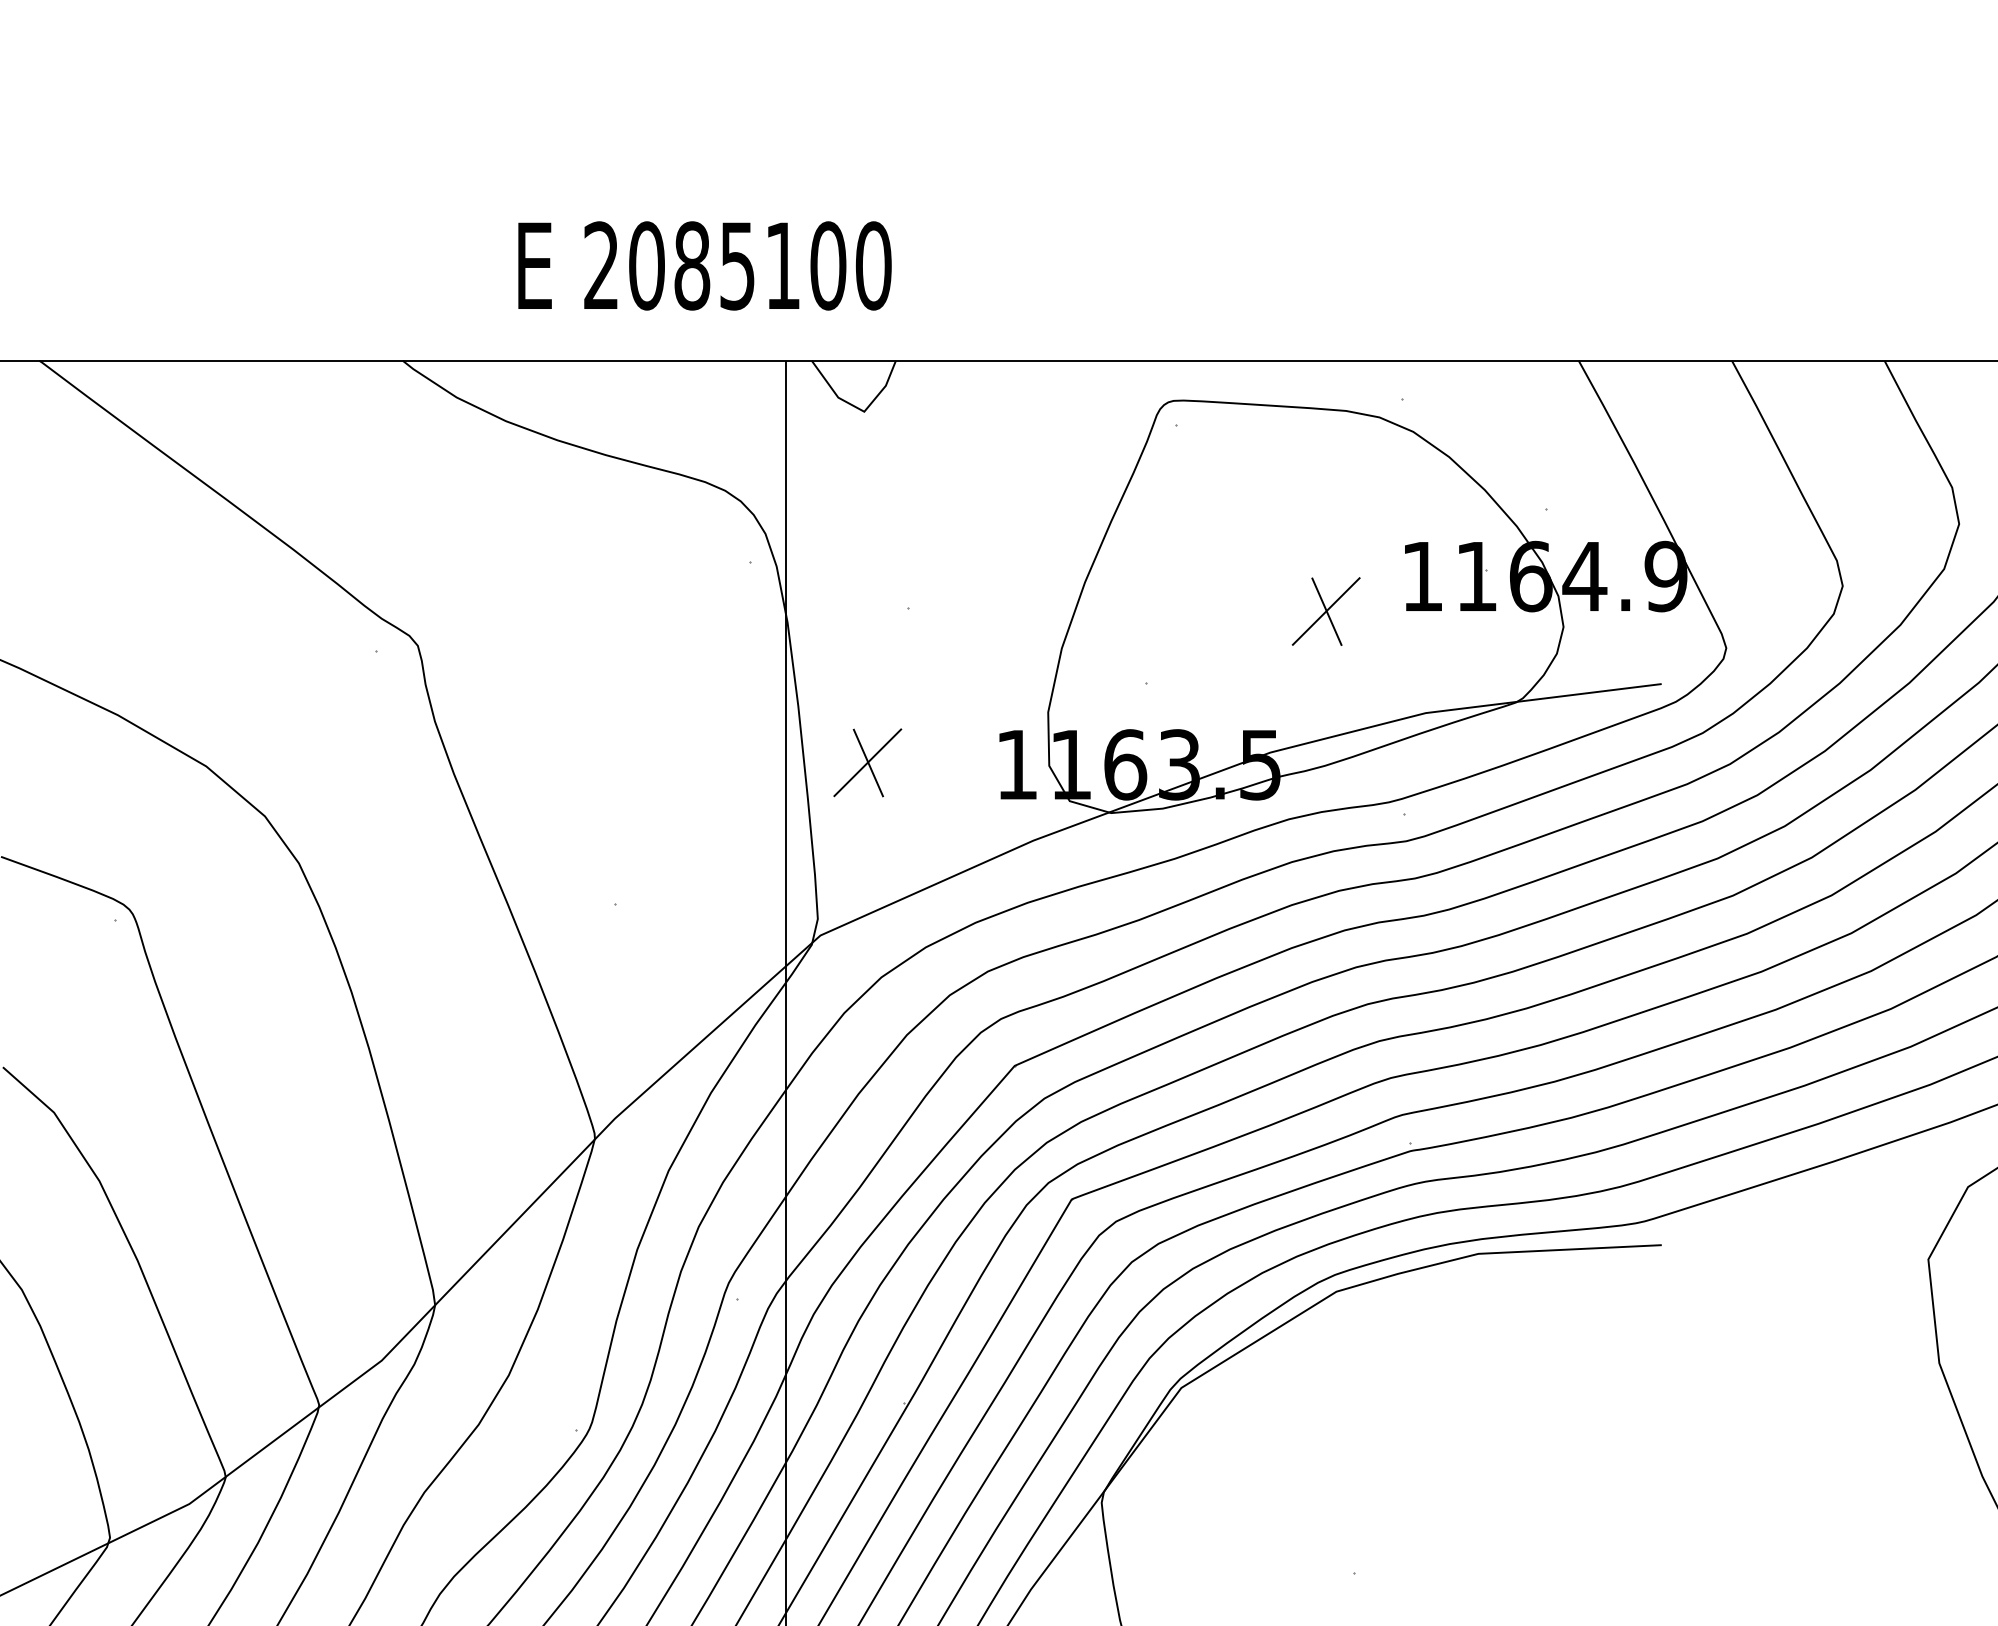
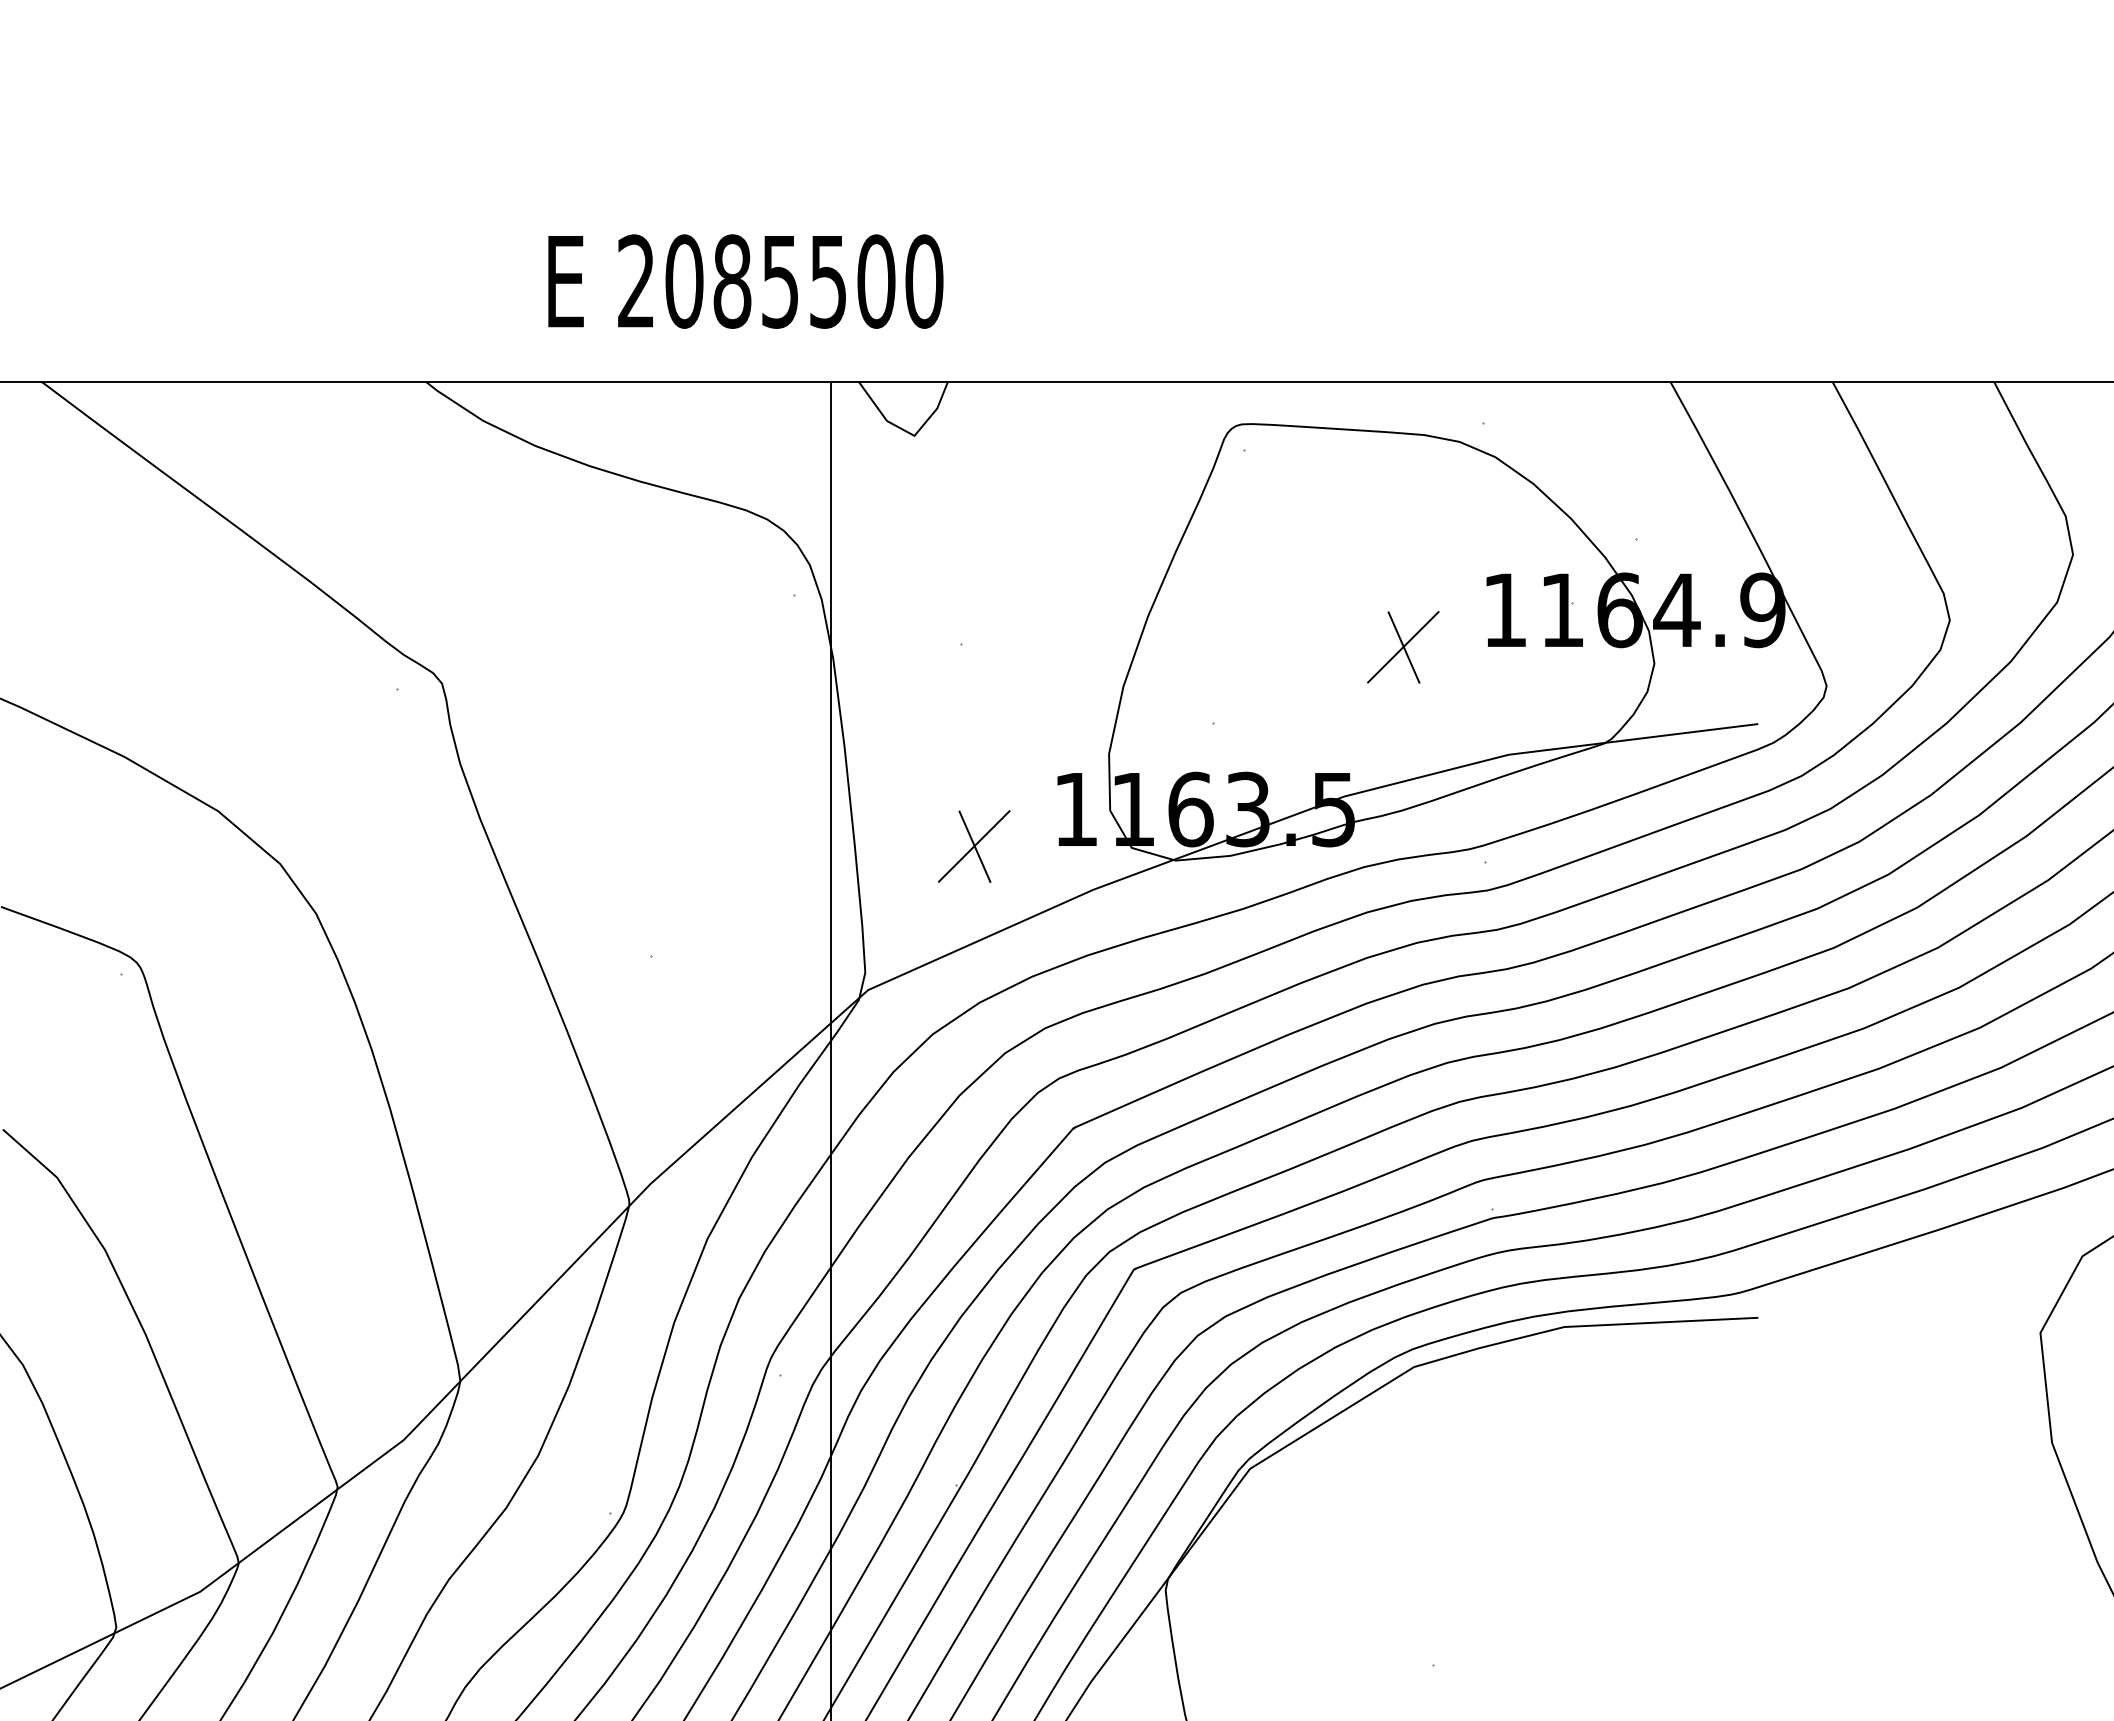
text: (782, 266) -> (827, 282), 2085100 -> 2085500
part: (867, 762) -> (973, 846), moved

